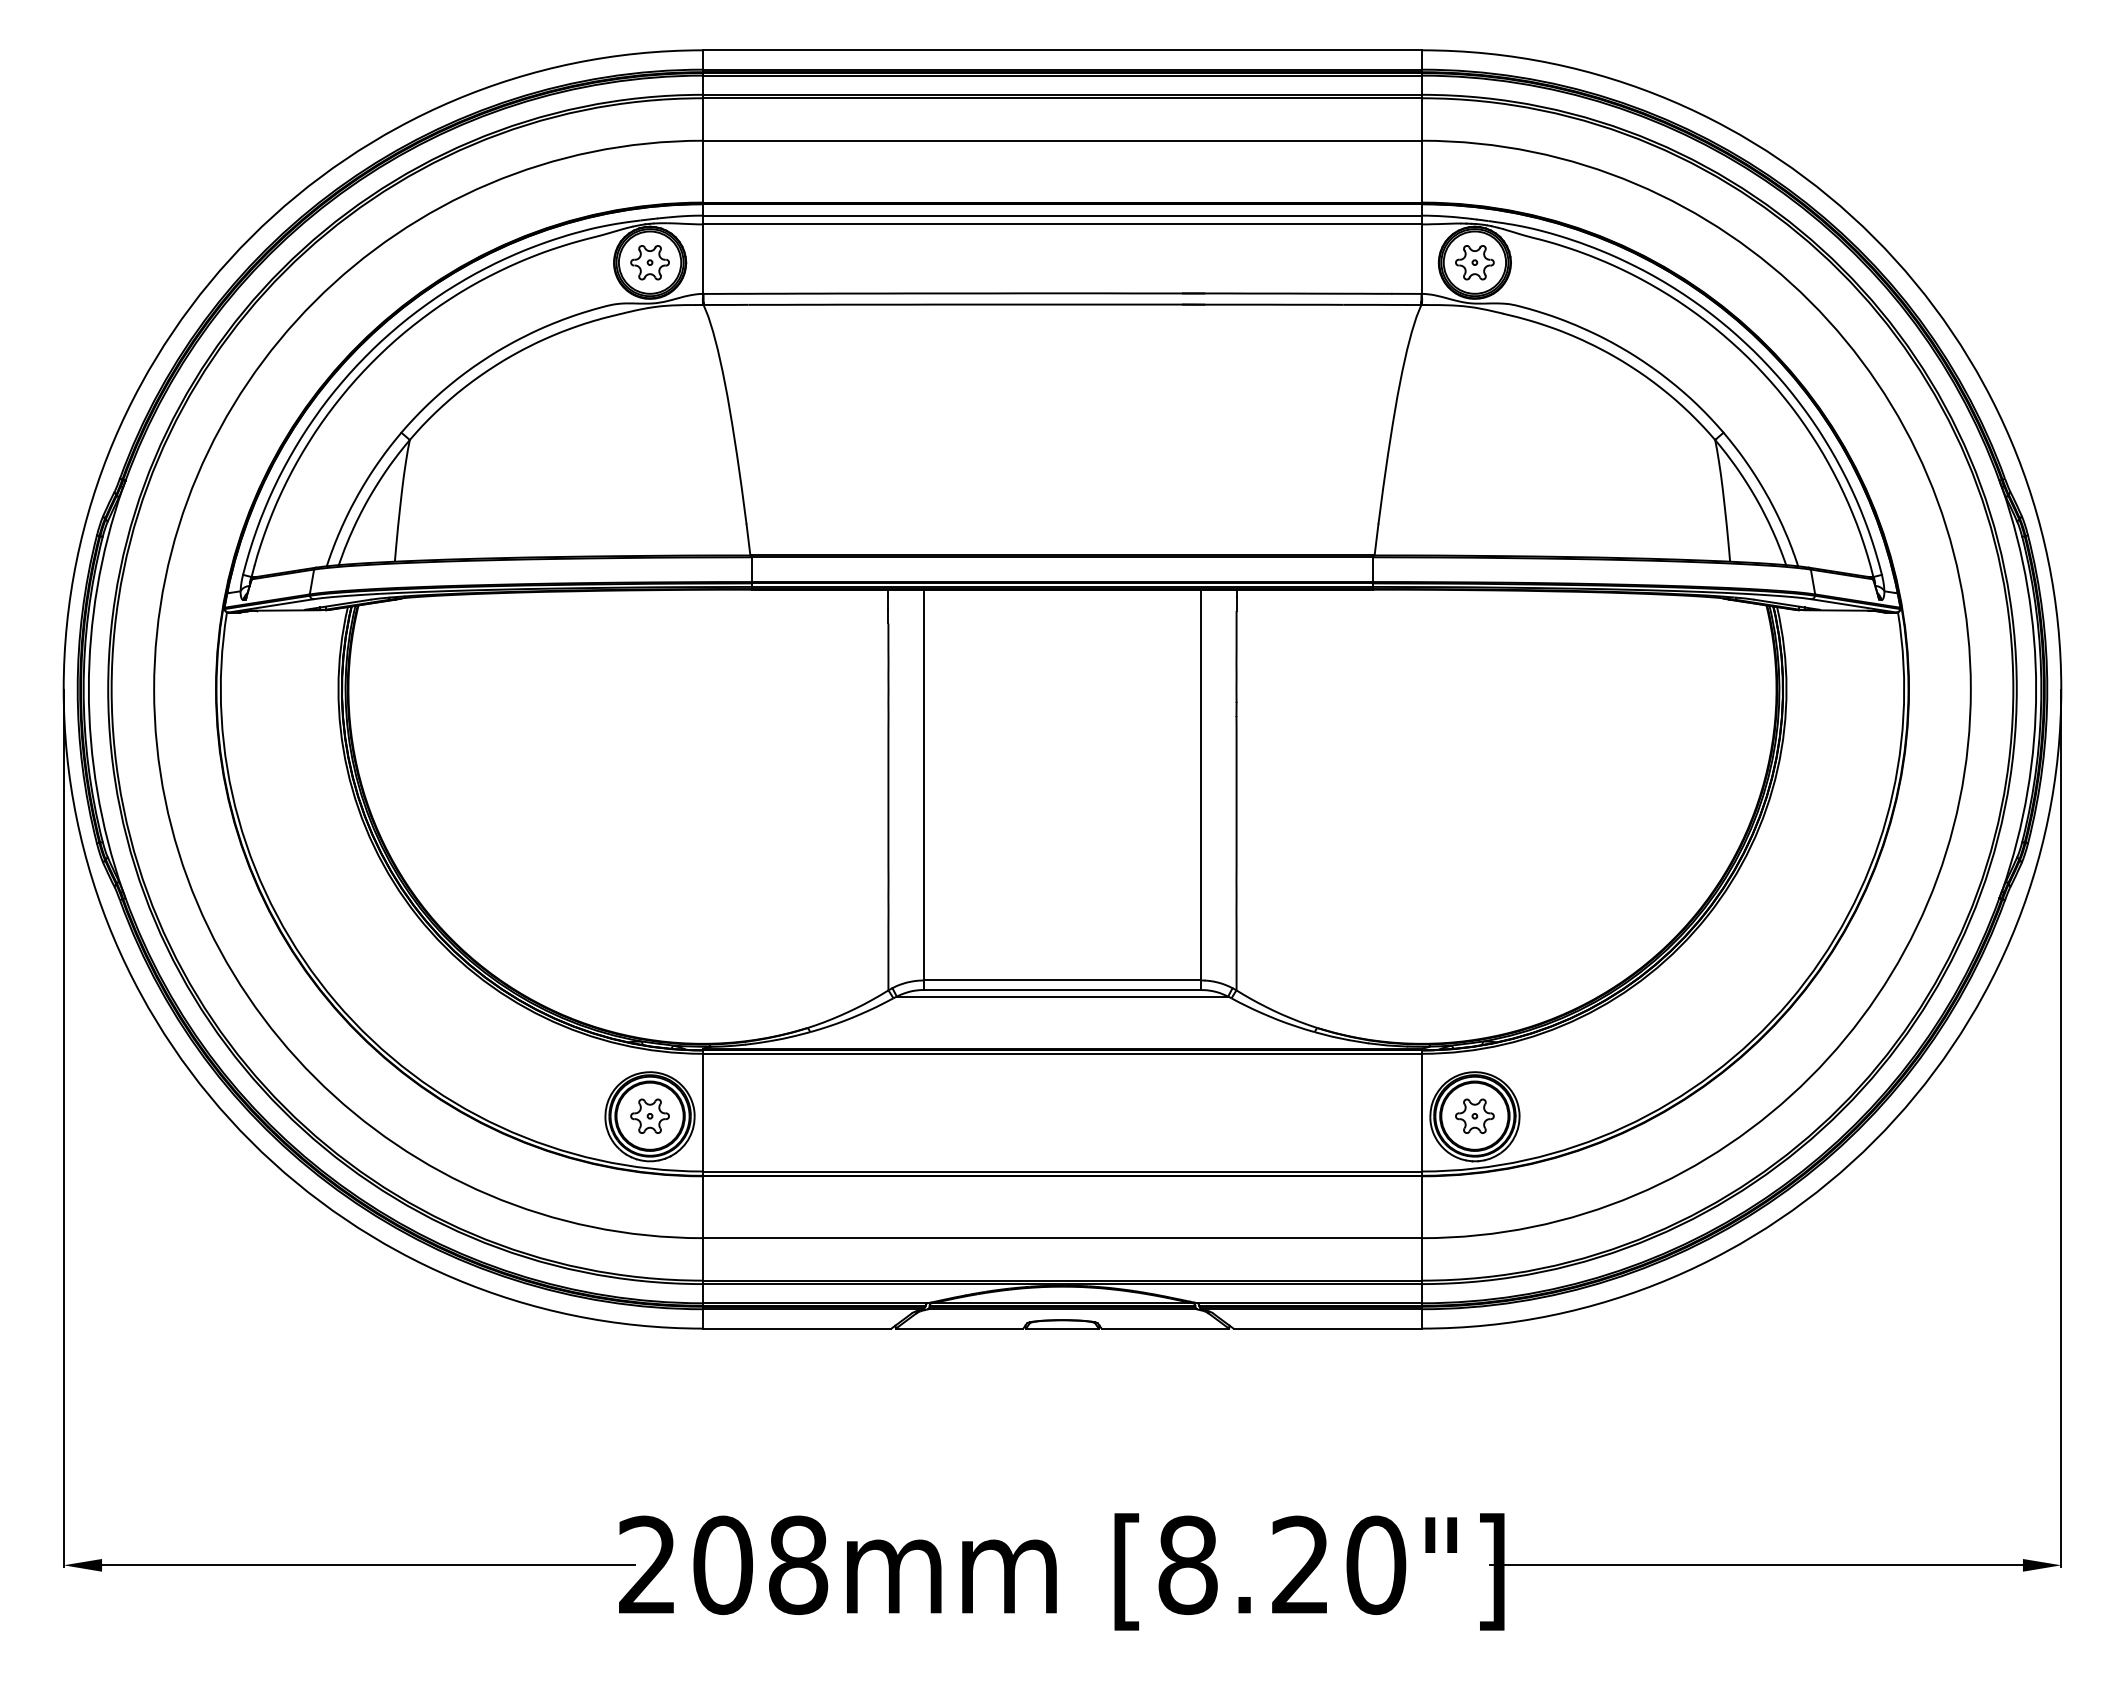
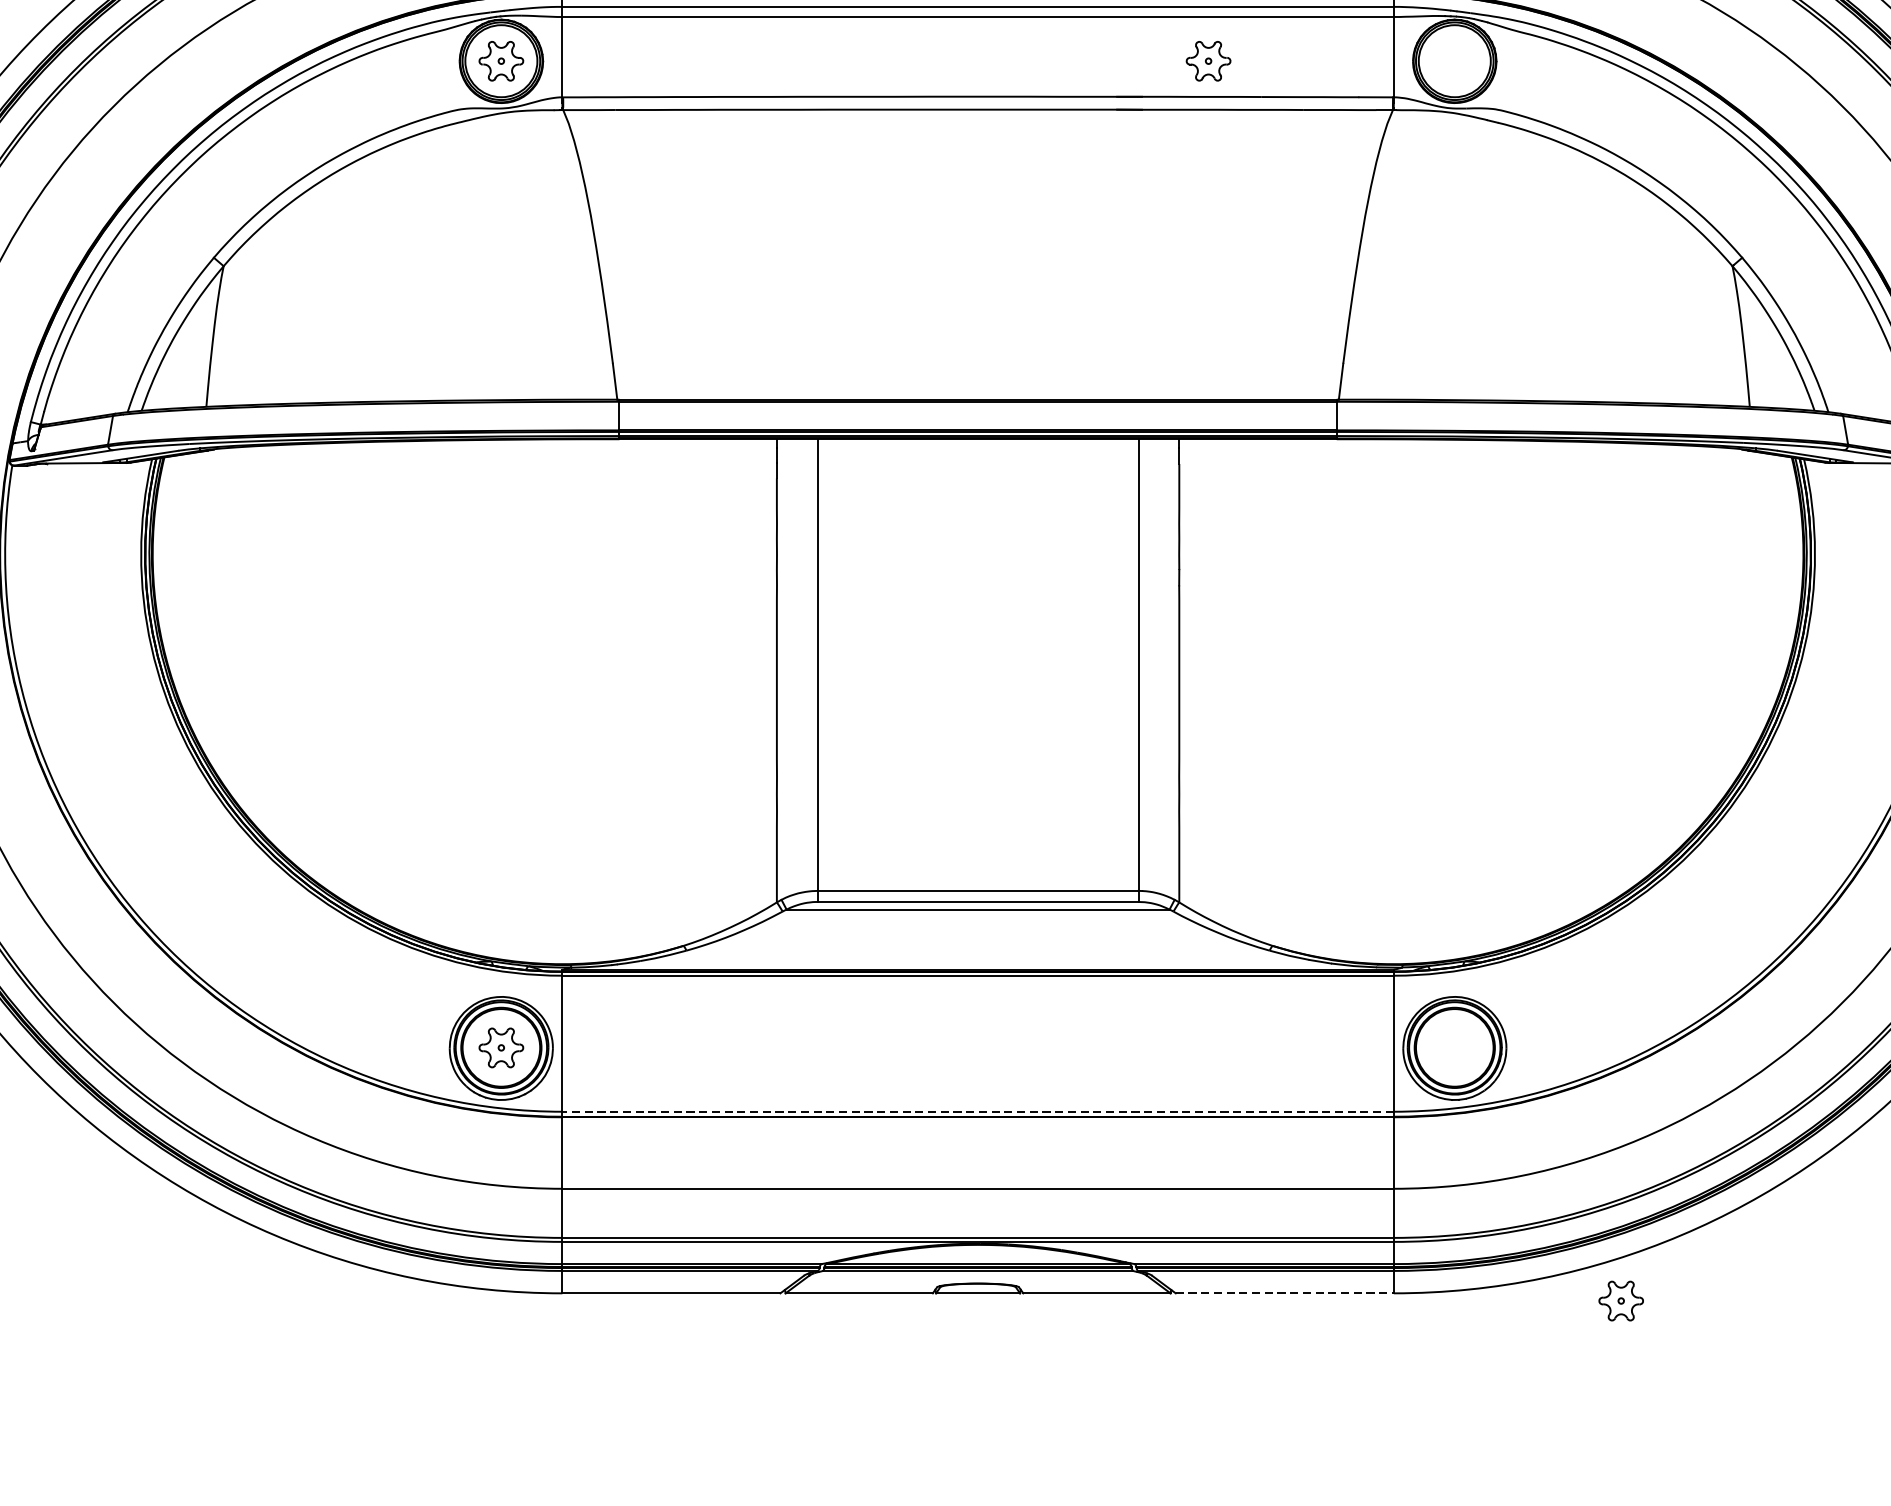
part: (1474, 262) -> (1208, 61), moved
part: (1474, 1115) -> (1620, 1300), moved
line: (1062, 1171) -> (978, 1111), solid -> dashed
line: (1328, 1328) -> (1285, 1293), solid -> dashed

